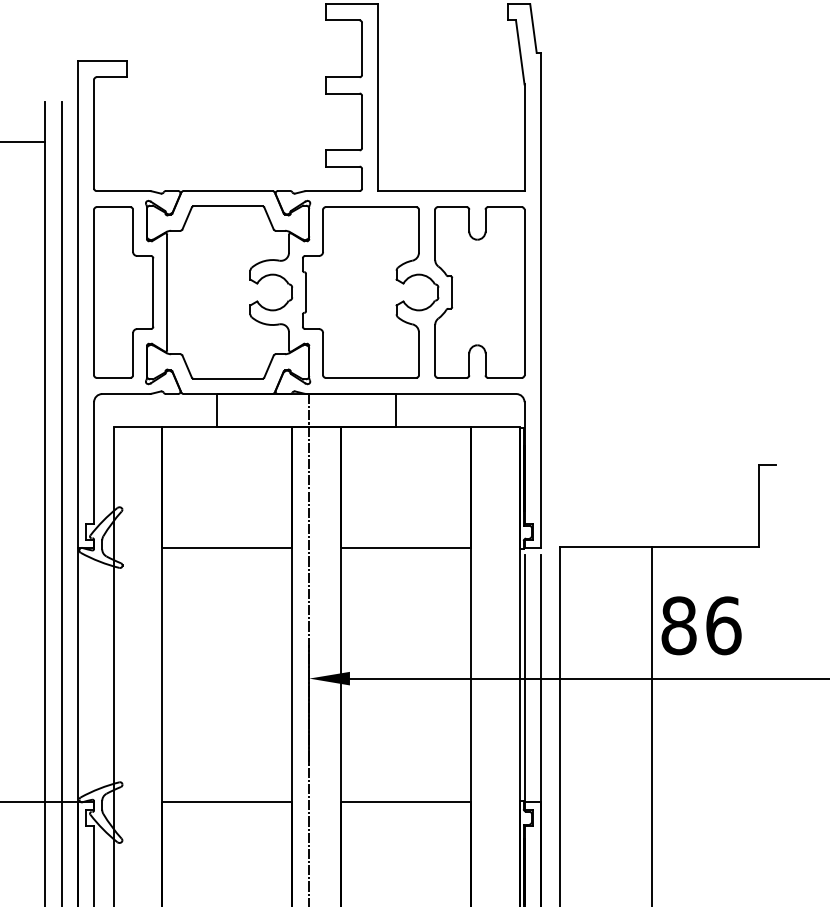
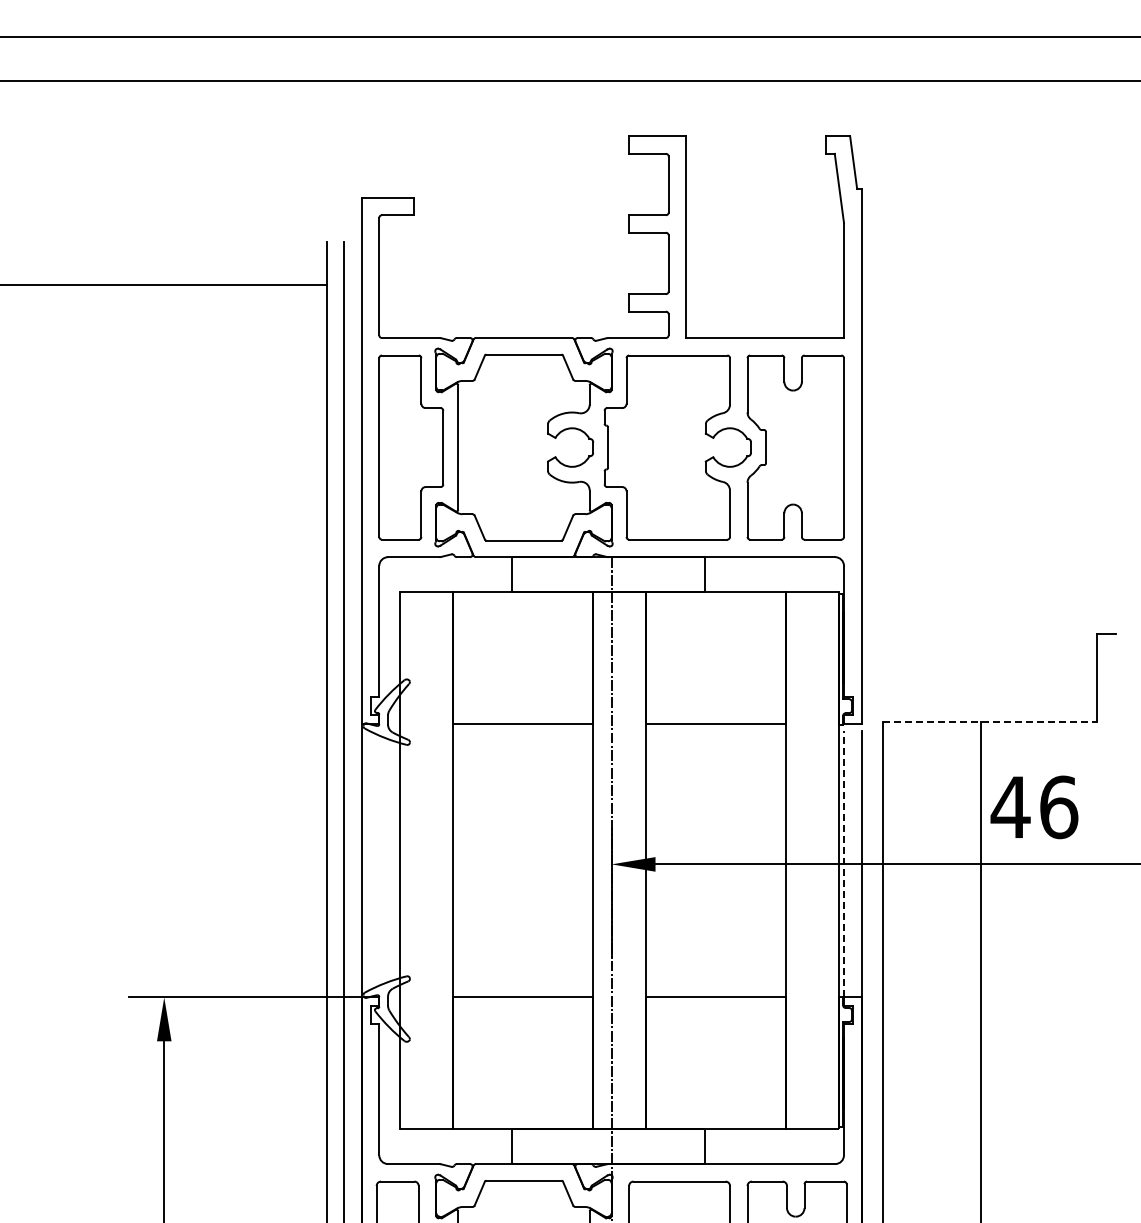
line: (660, 546) -> (990, 721), solid -> dashed
text: (678, 625) -> (1010, 807), 86 -> 46
line: (524, 677) -> (843, 863), solid -> dashed

